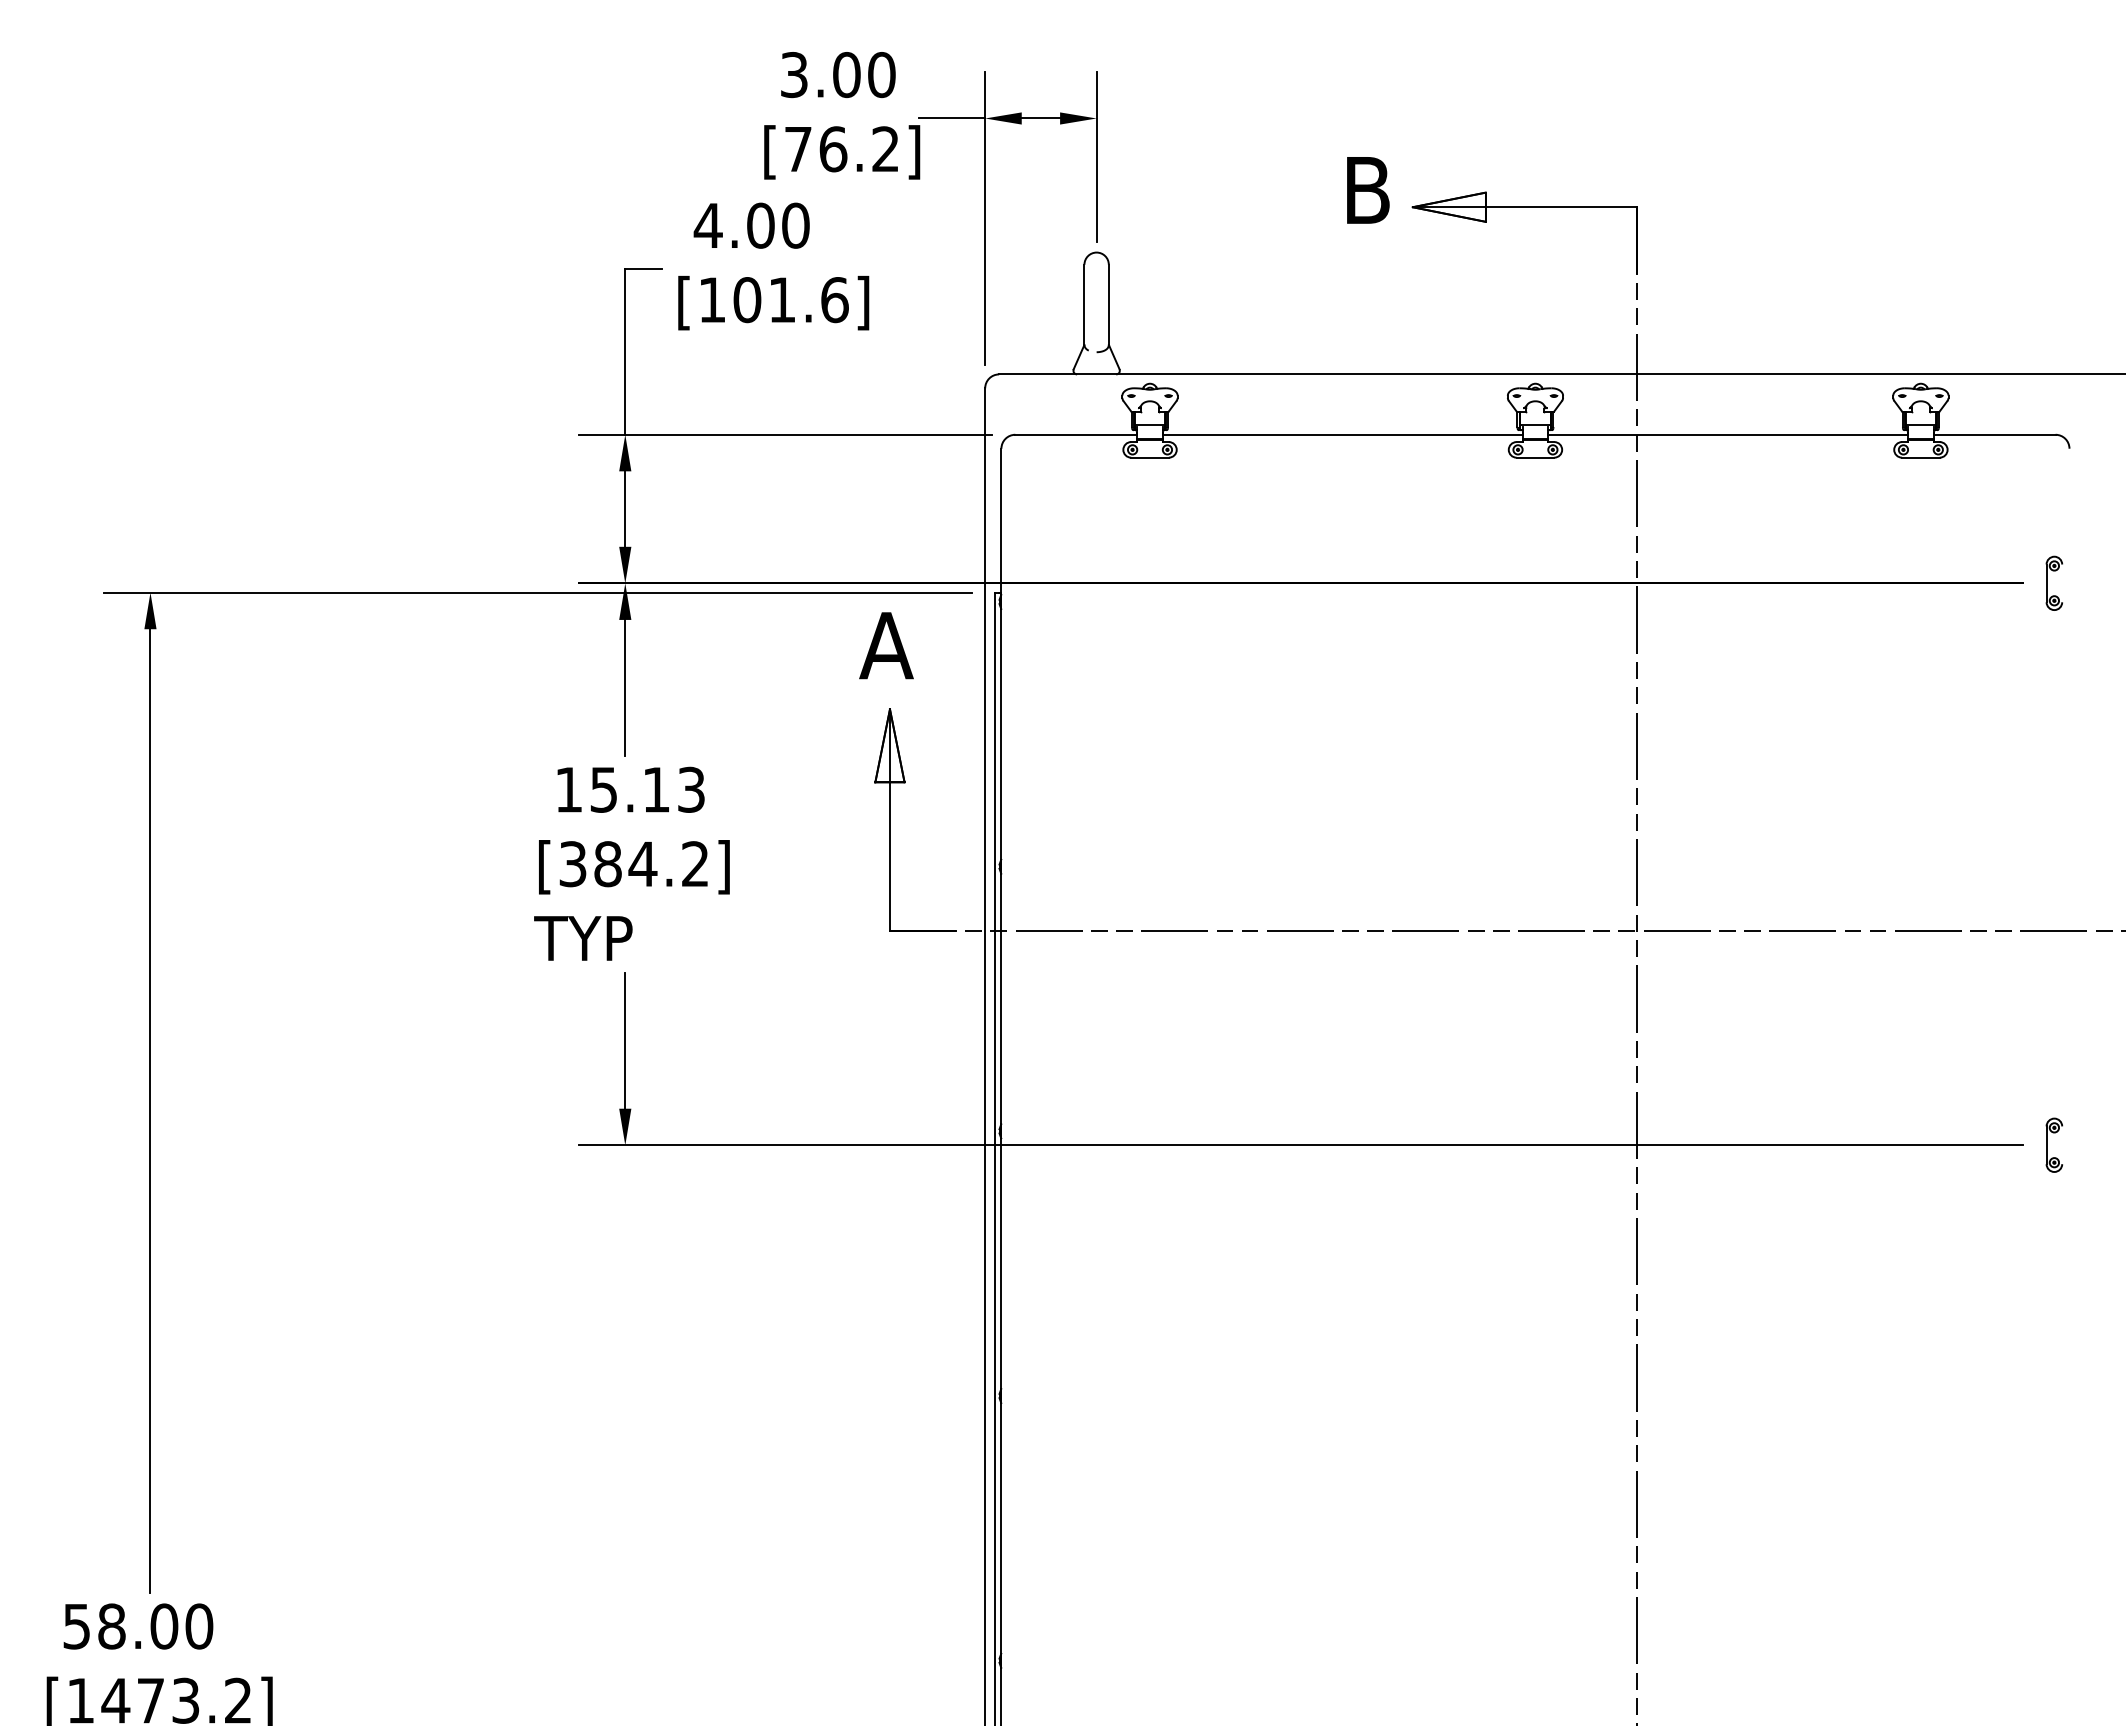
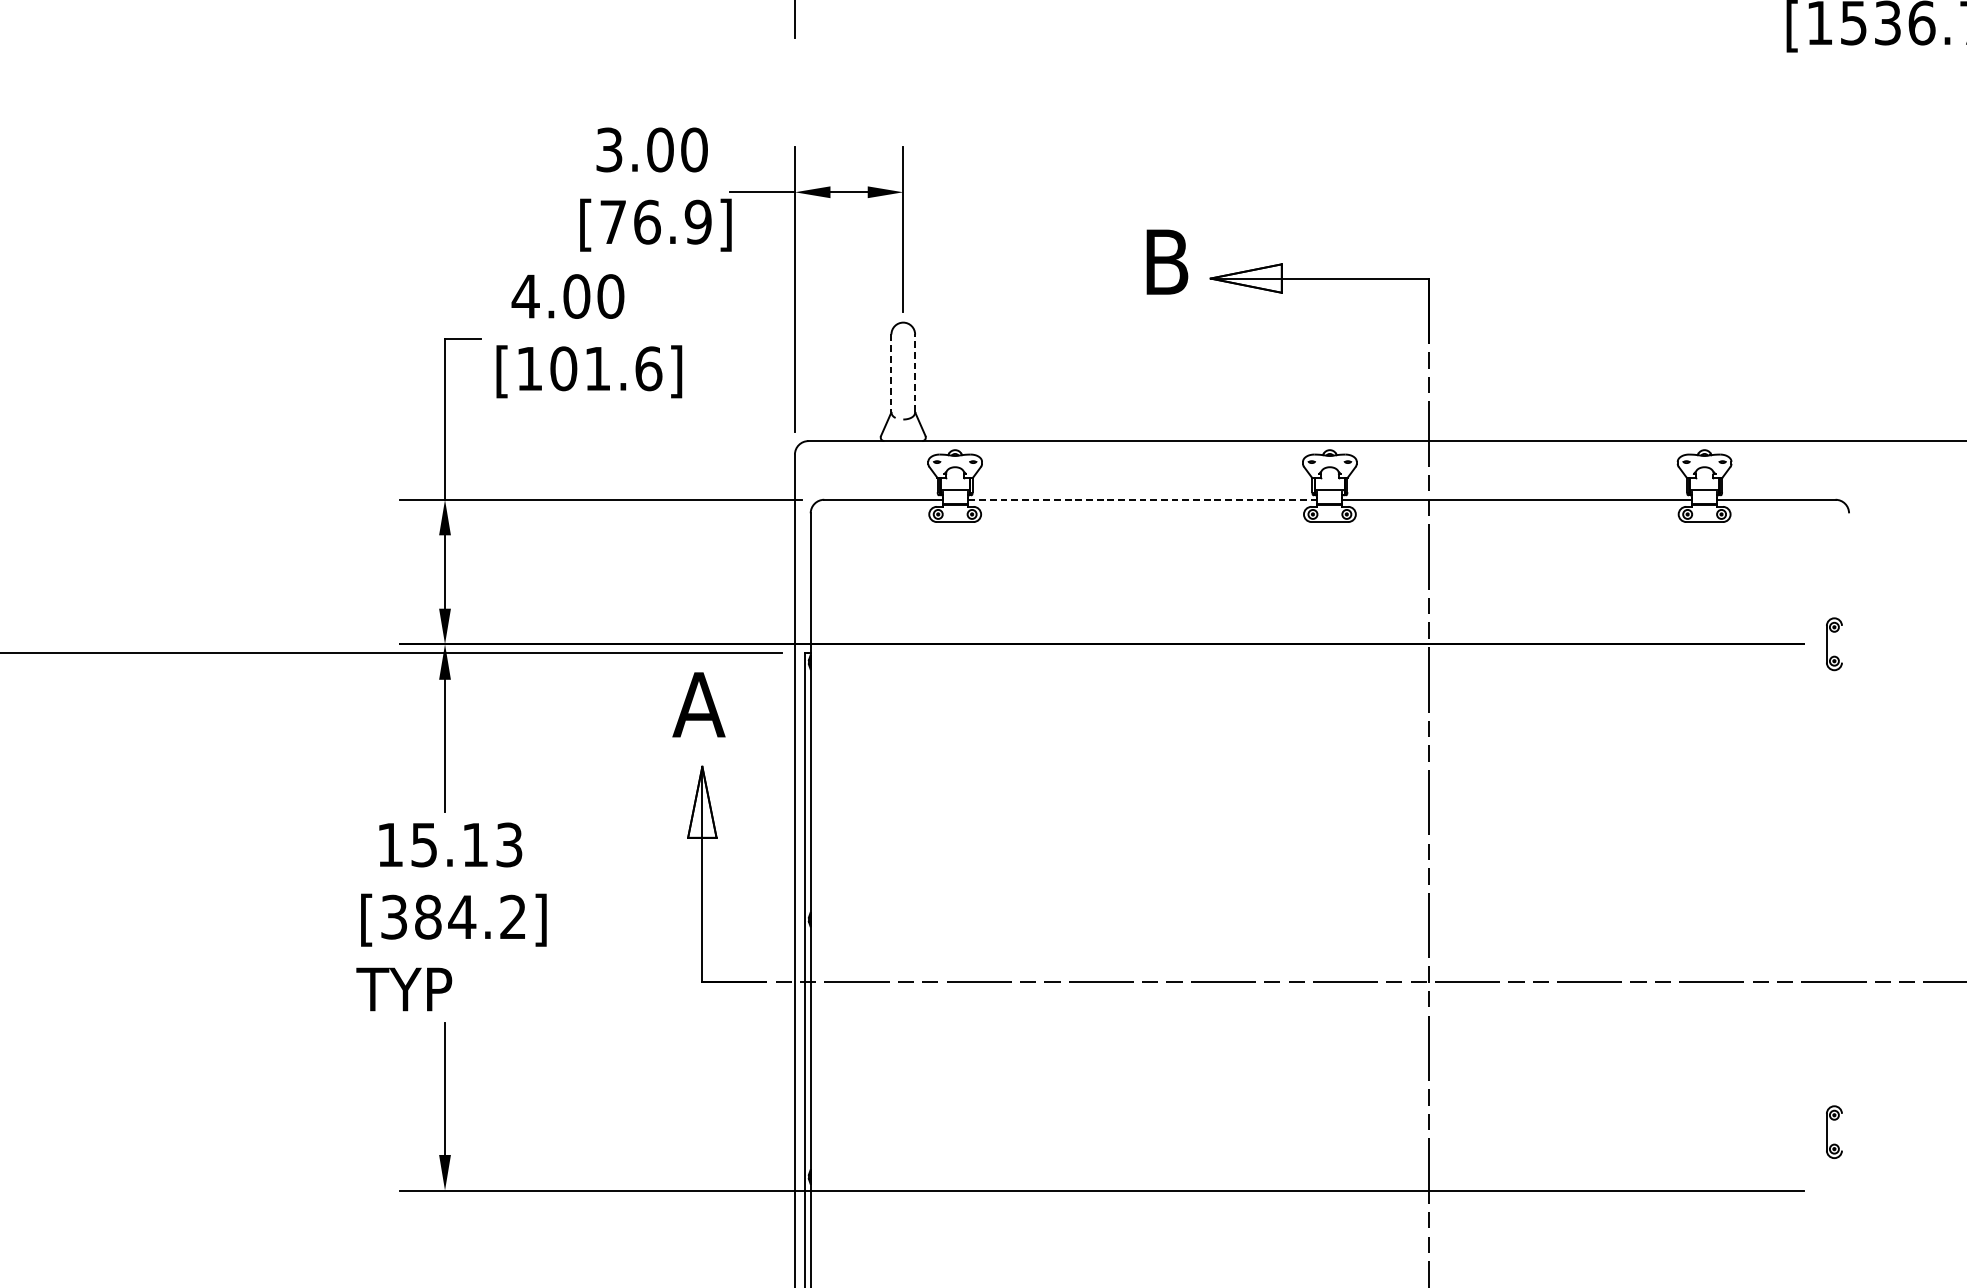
text: (885, 149) -> (698, 222), [76.2] -> [76.9]
line: (1084, 304) -> (891, 373), solid -> dashed
line: (1108, 304) -> (914, 373), solid -> dashed
line: (1342, 434) -> (1142, 499), solid -> dashed
part: (2053, 1144) -> (1833, 1131), moved

